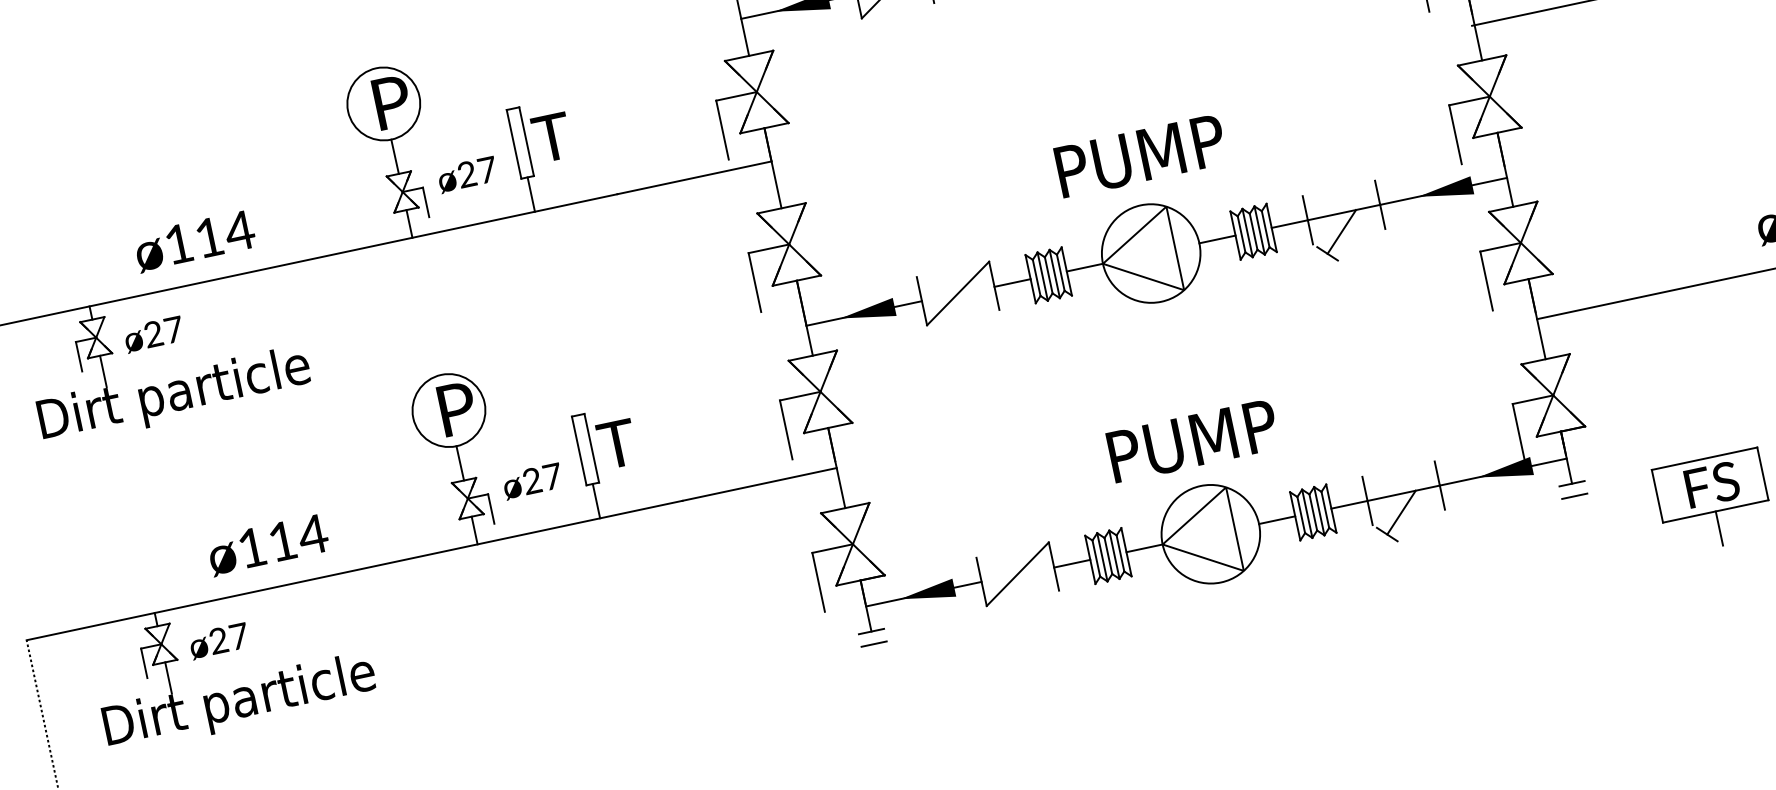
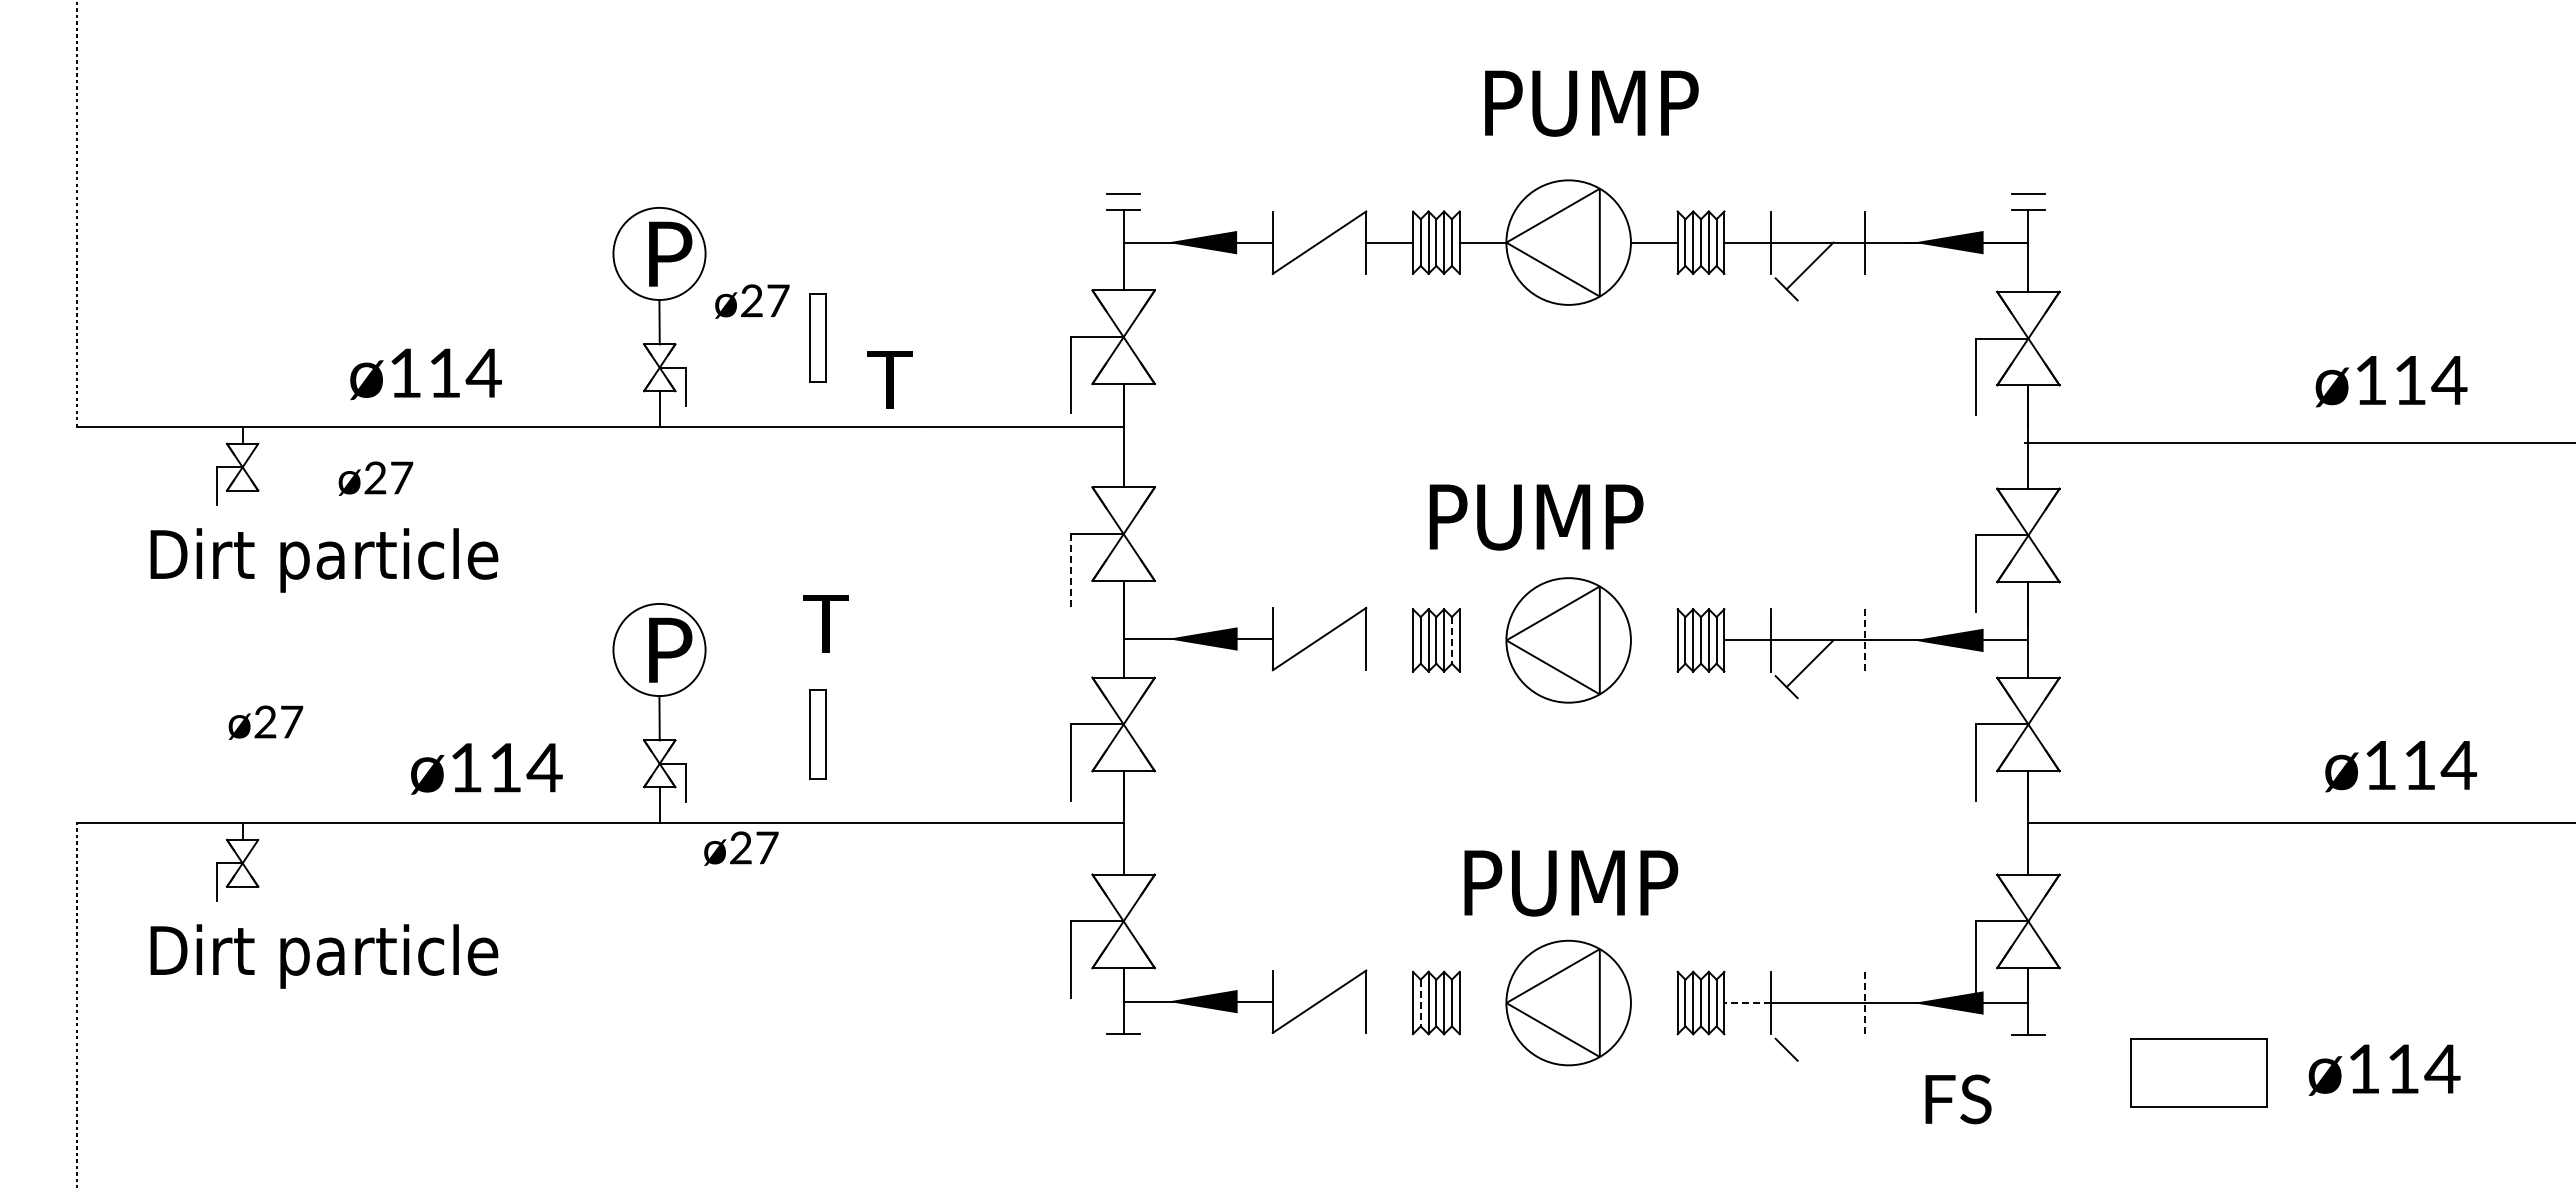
text: (551, 137) -> (889, 379), moved
text: (1140, 156) -> (1536, 517), moved
text: (467, 174) -> (752, 301), moved
line: (531, 194) -> (818, 404), removed
line: (1380, 204) -> (1864, 640), solid -> dashed
line: (1216, 239) -> (1653, 640), removed
text: (194, 240) -> (425, 373), moved
line: (1084, 267) -> (1482, 640), removed
line: (1060, 272) -> (1451, 640), solid -> dashed
line: (755, 282) -> (1071, 572), solid -> dashed
line: (1012, 283) -> (1389, 640), removed
text: (153, 334) -> (375, 478), moved
line: (103, 371) -> (242, 510), removed
text: (617, 444) -> (825, 623), moved
text: (532, 481) -> (741, 848), moved
text: (1712, 484) -> (1958, 1099), moved
line: (1439, 485) -> (1864, 1003), solid -> dashed
line: (1574, 496) -> (2028, 1051), removed
line: (596, 500) -> (818, 800), removed
line: (1349, 505) -> (1747, 1003), solid -> dashed
line: (1401, 512) -> (1809, 1026), removed
line: (1276, 520) -> (1653, 1003), removed
line: (1719, 528) -> (2198, 1129), removed
text: (267, 544) -> (486, 768), moved
line: (1144, 548) -> (1482, 1003), removed
line: (1096, 558) -> (1420, 1003), solid -> dashed
line: (1072, 564) -> (1389, 1003), removed
text: (218, 641) -> (265, 722), moved
line: (874, 644) -> (1123, 1050), removed
line: (168, 677) -> (242, 906), removed

